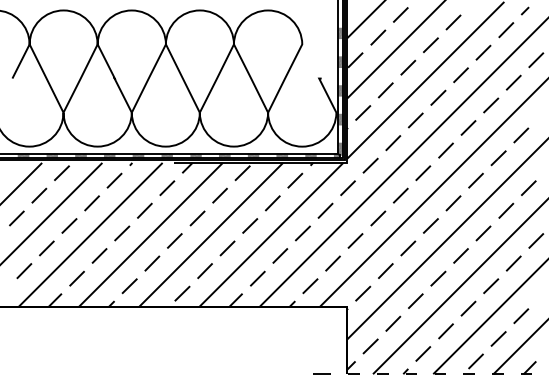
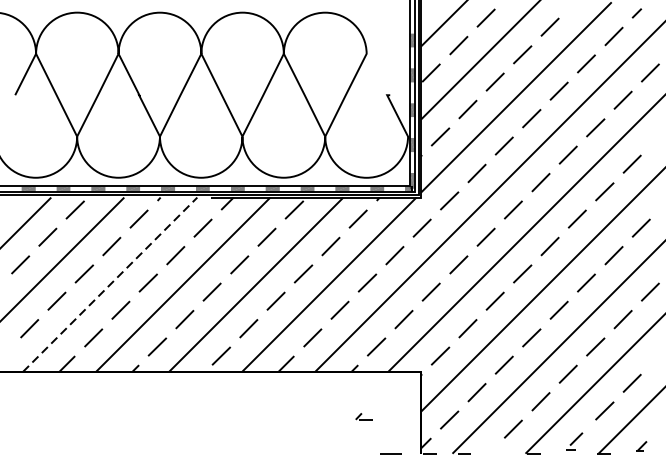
line: (90, 234) -> (109, 284), solid -> dashed
part: (473, 363) -> (574, 440), size x0.7
part: (528, 367) -> (641, 445), size x0.6
part: (409, 371) -> (363, 416), moved

